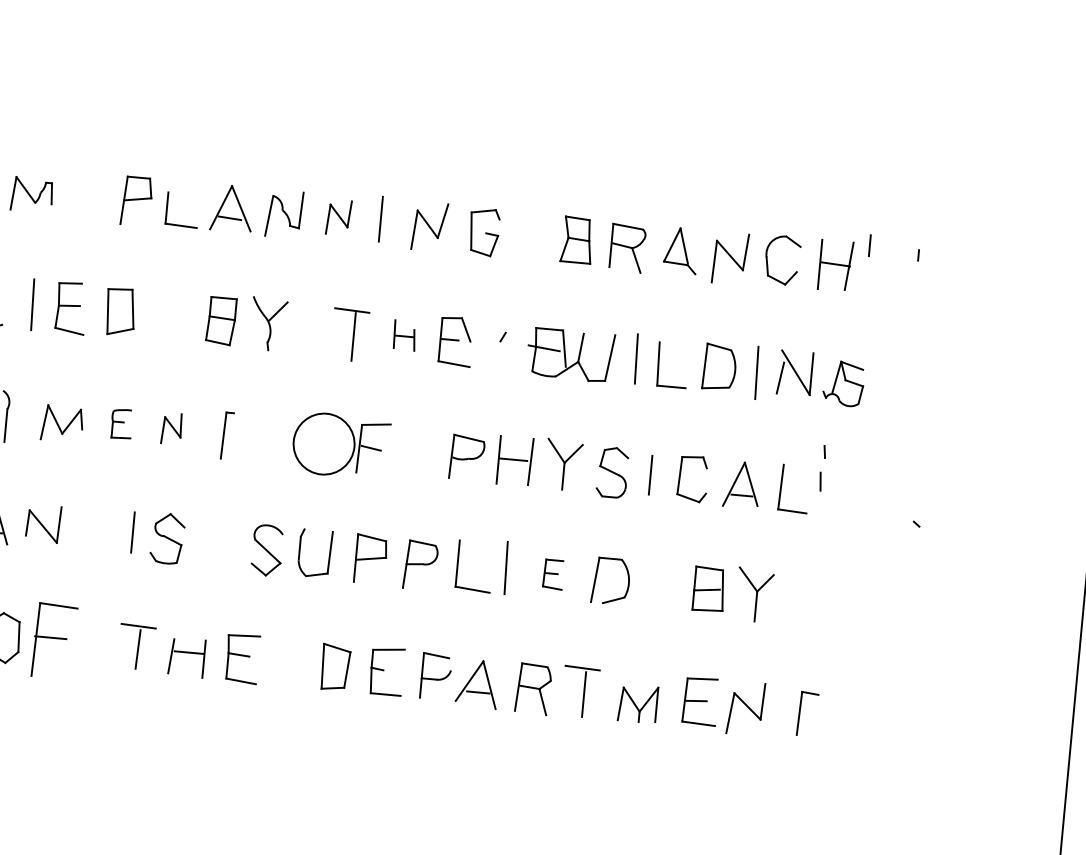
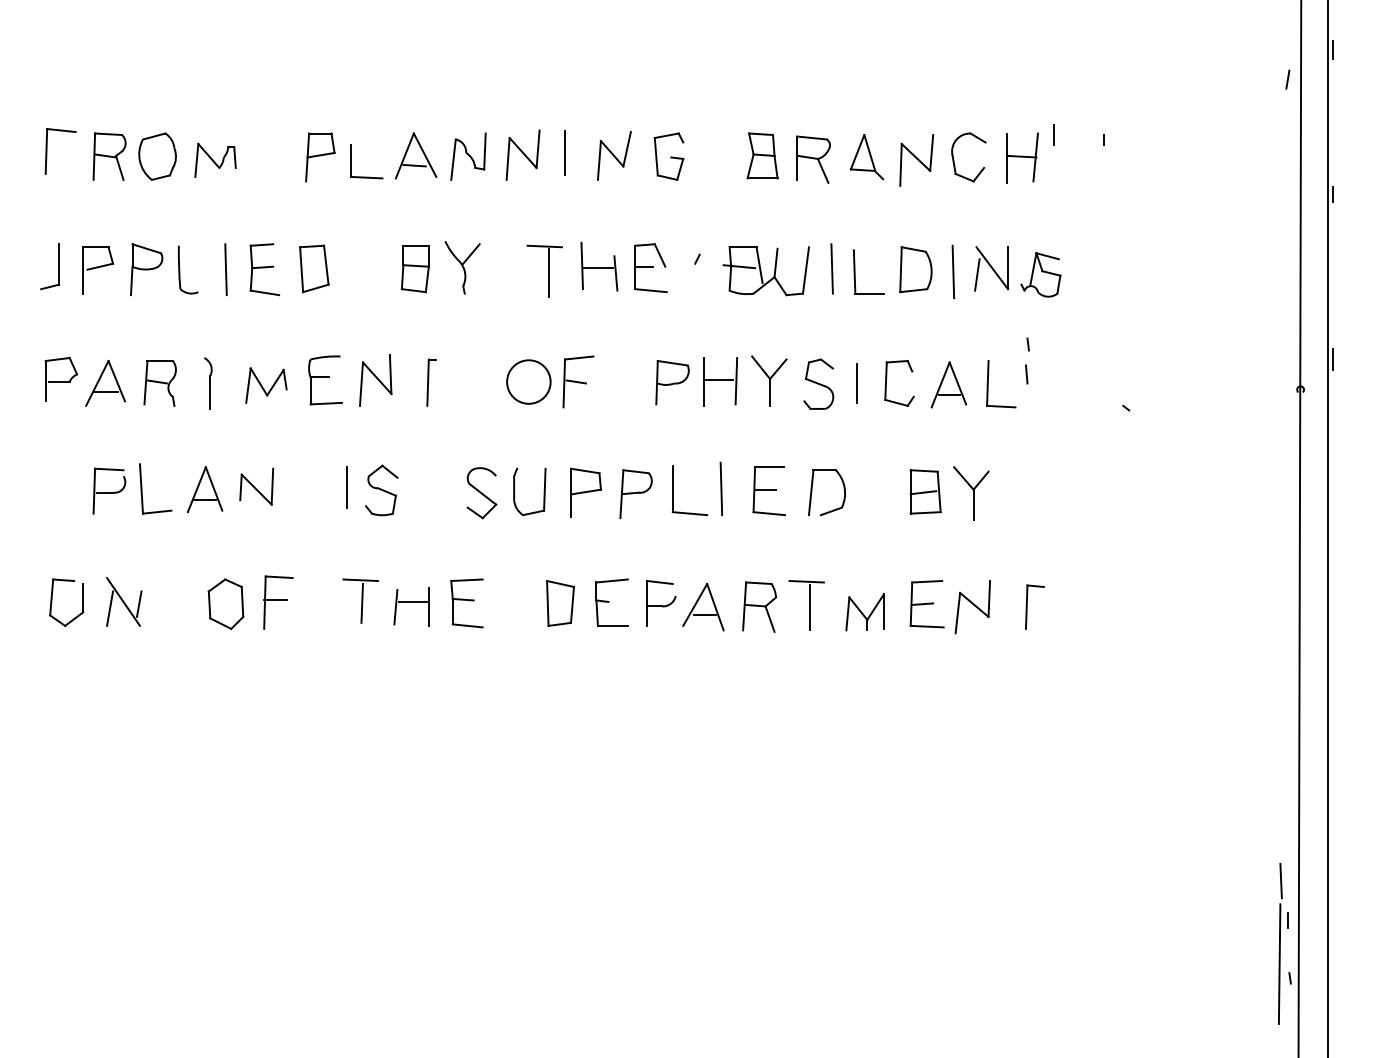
part: (338, 216) -> (522, 154), size x1.43
part: (404, 335) -> (599, 266), size x1.67
part: (121, 424) -> (325, 380), size x1.67
part: (171, 428) -> (375, 380), size x1.67
circle: (323, 443) -> (528, 381), size x0.71
part: (552, 574) -> (768, 491), size x1.67
part: (54, 640) -> (278, 602), size x0.71

